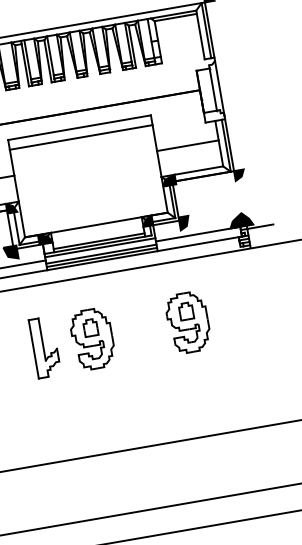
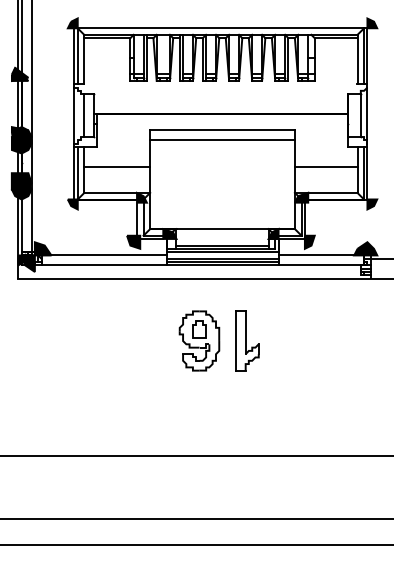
part: (188, 322) -> (296, 340), removed
part: (45, 346) -> (247, 340), moved

